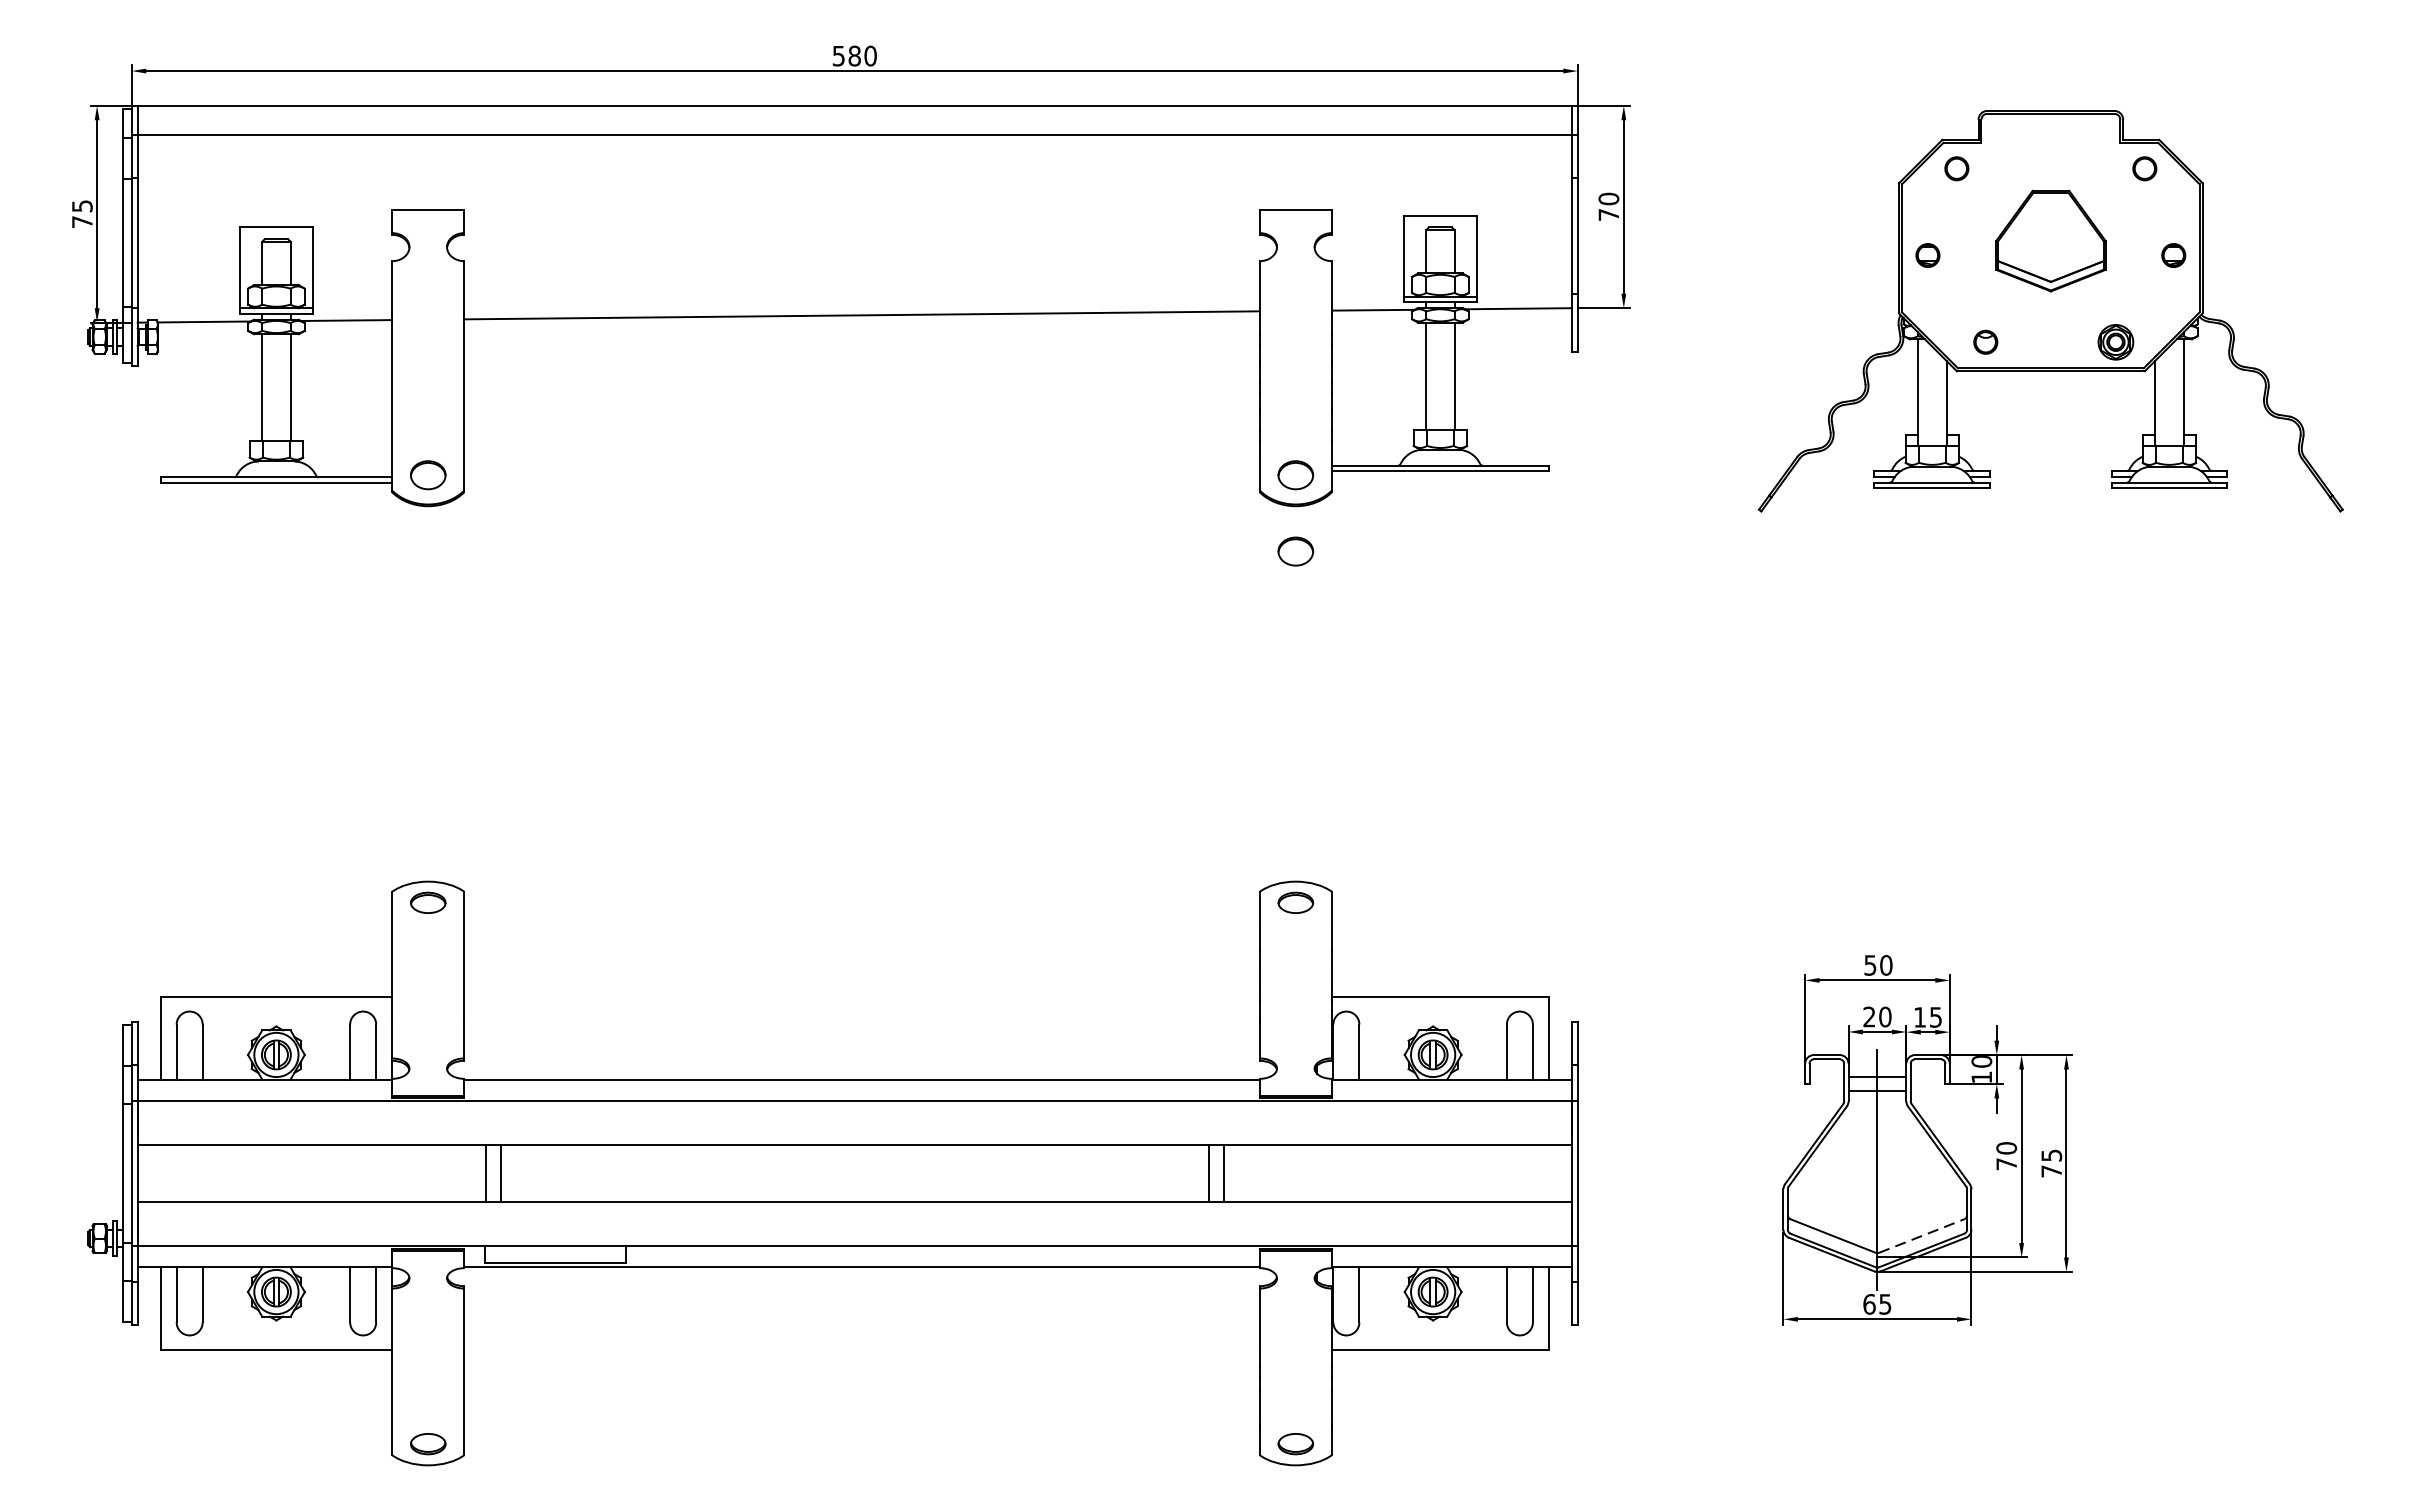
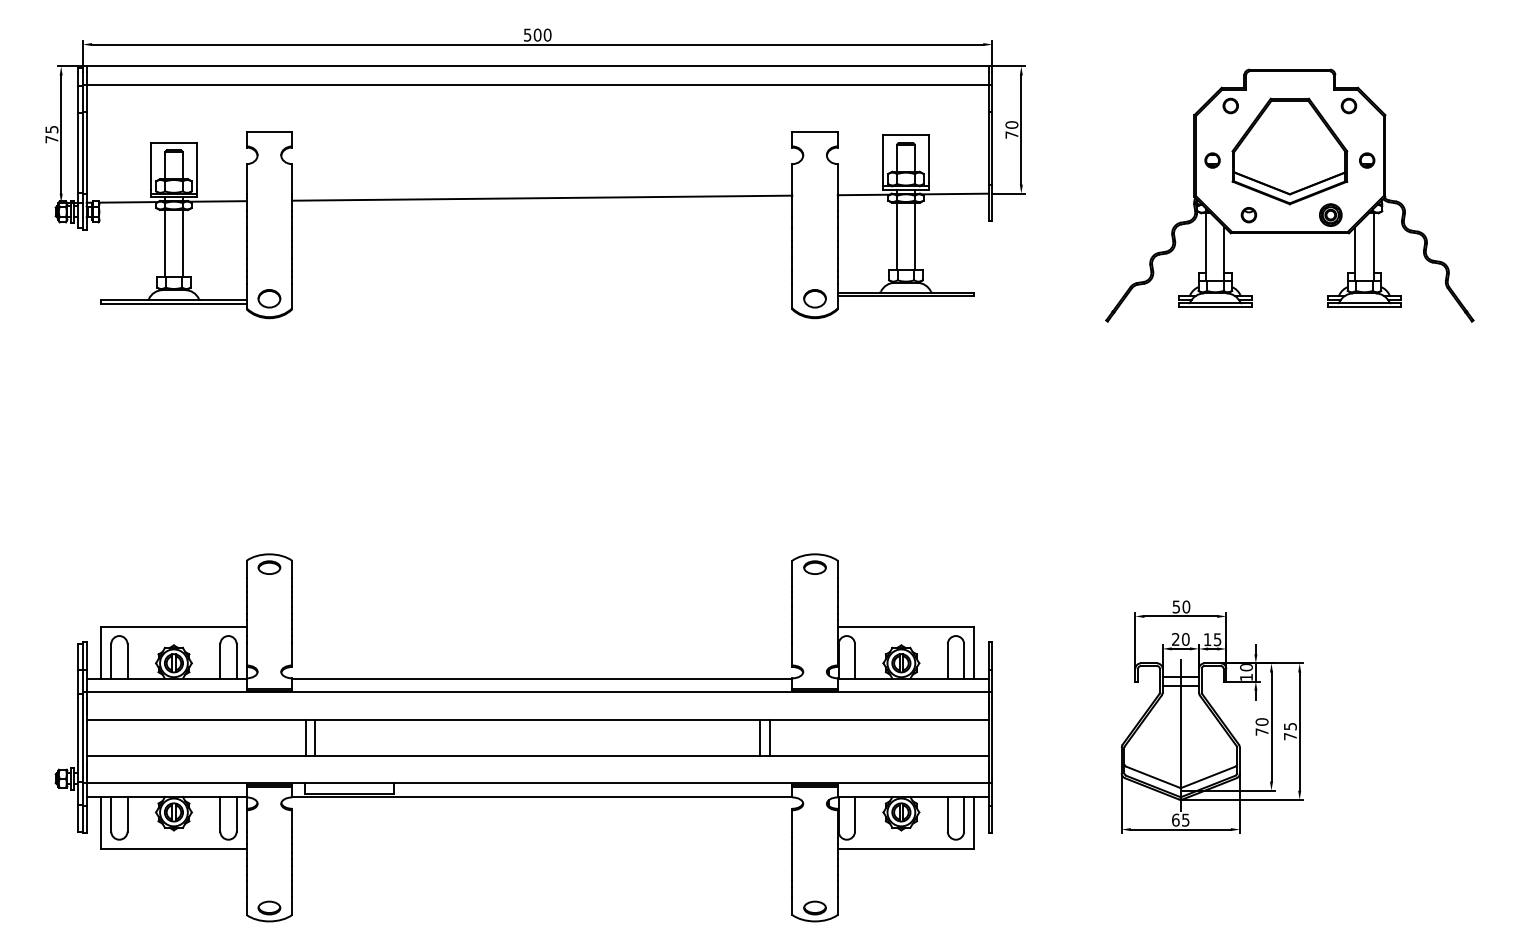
text: (854, 56) -> (537, 35), 580 -> 500
part: (2050, 241) -> (1289, 151), size x1.67
part: (1294, 551) -> (814, 346), removed
line: (1921, 1236) -> (1208, 777), dashed -> solid

